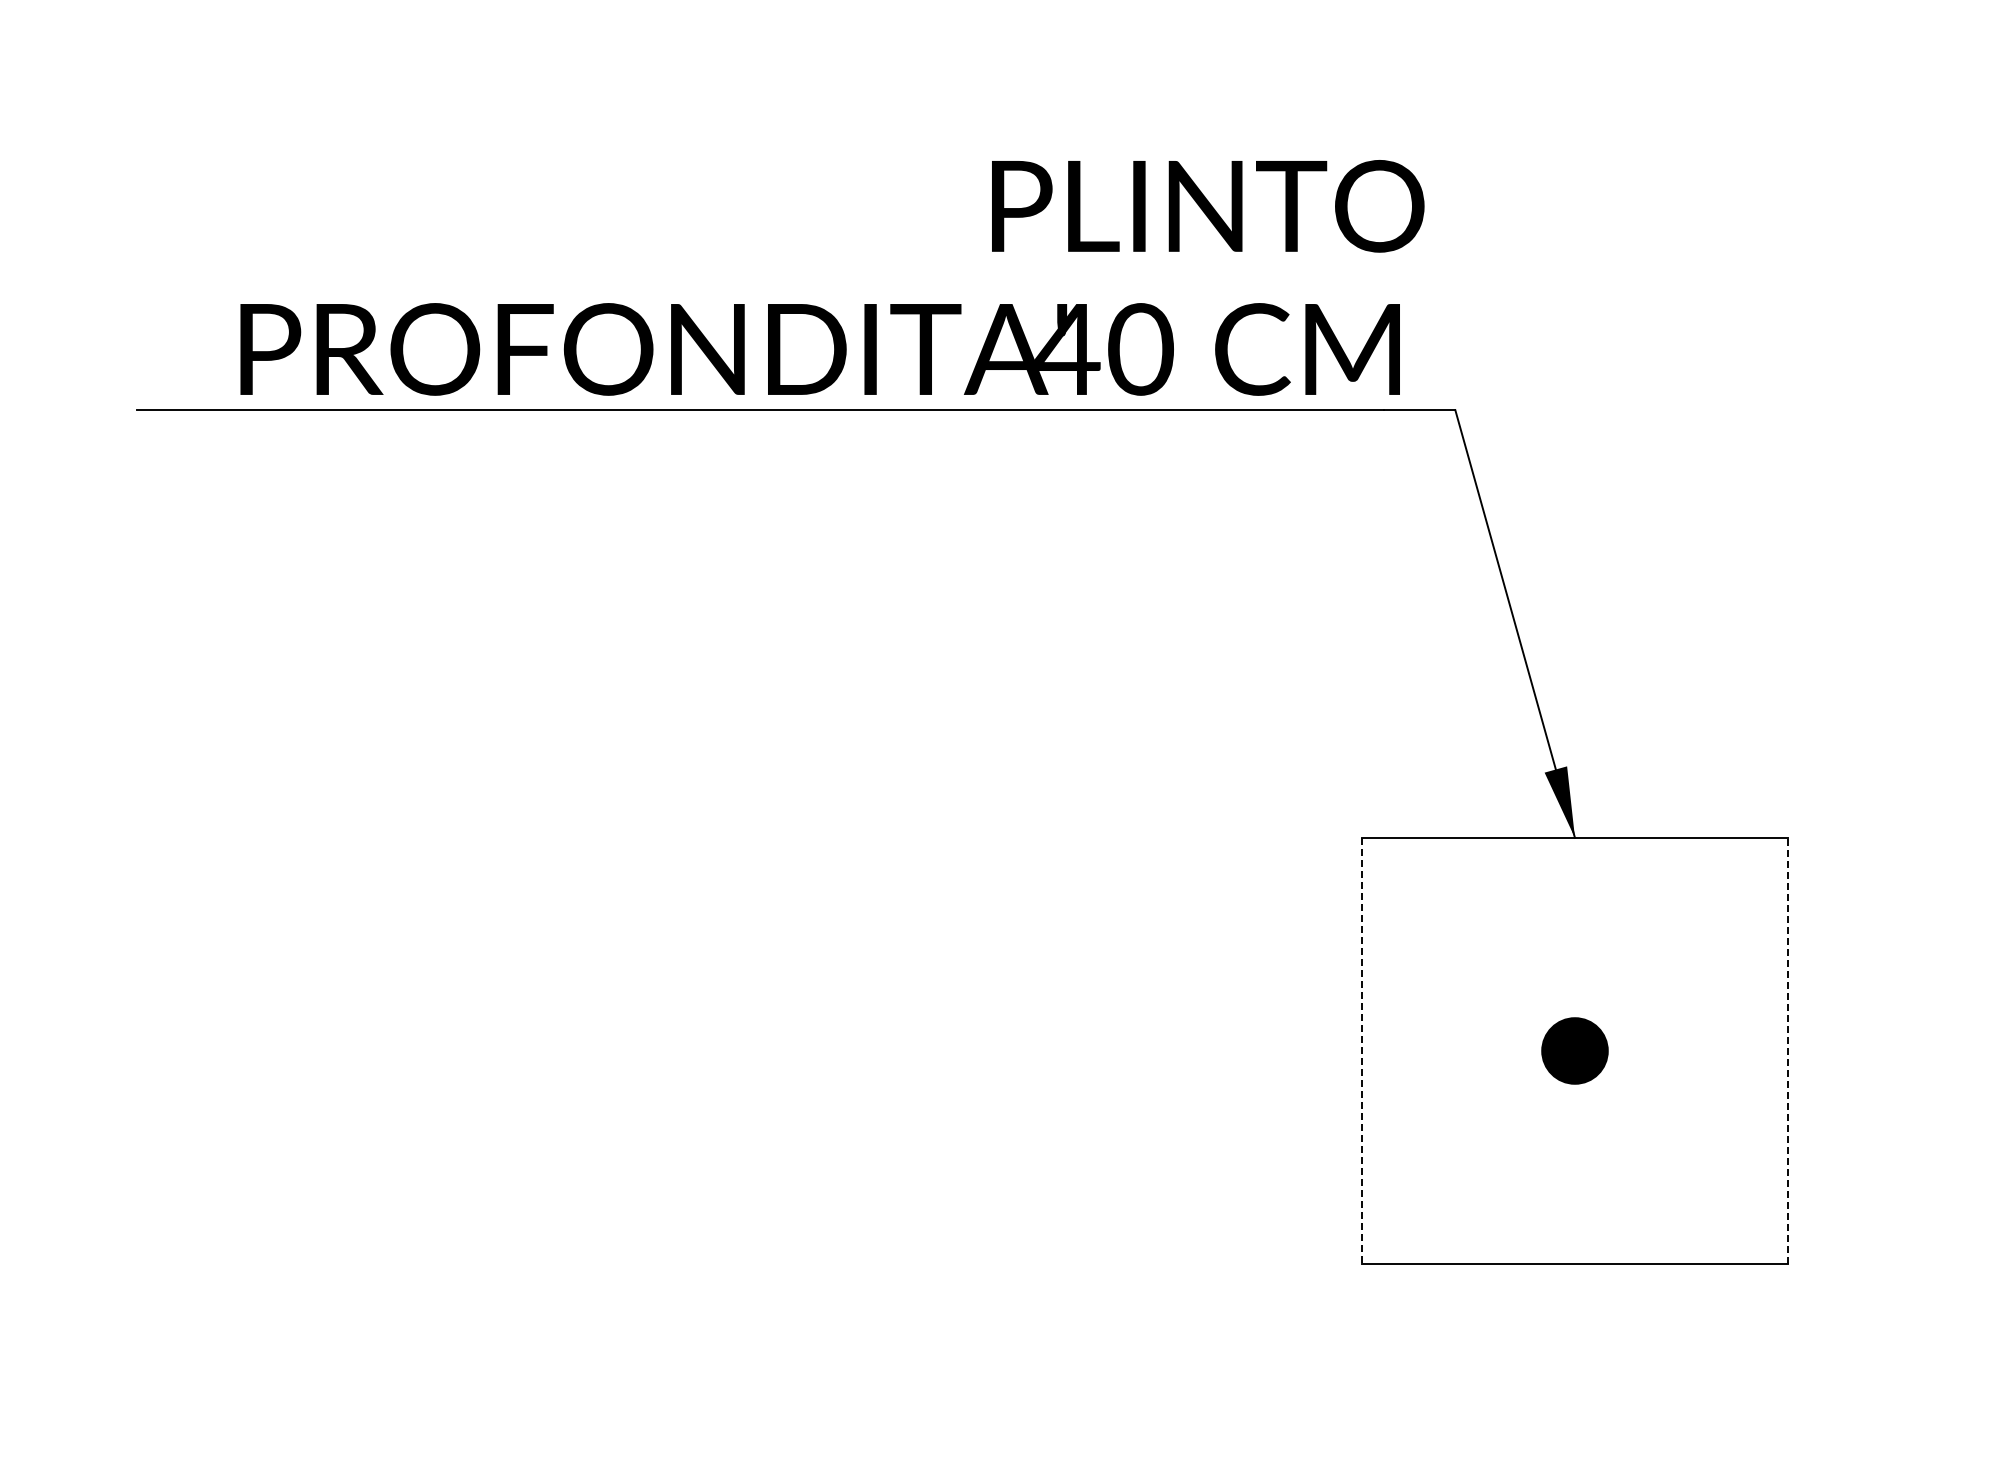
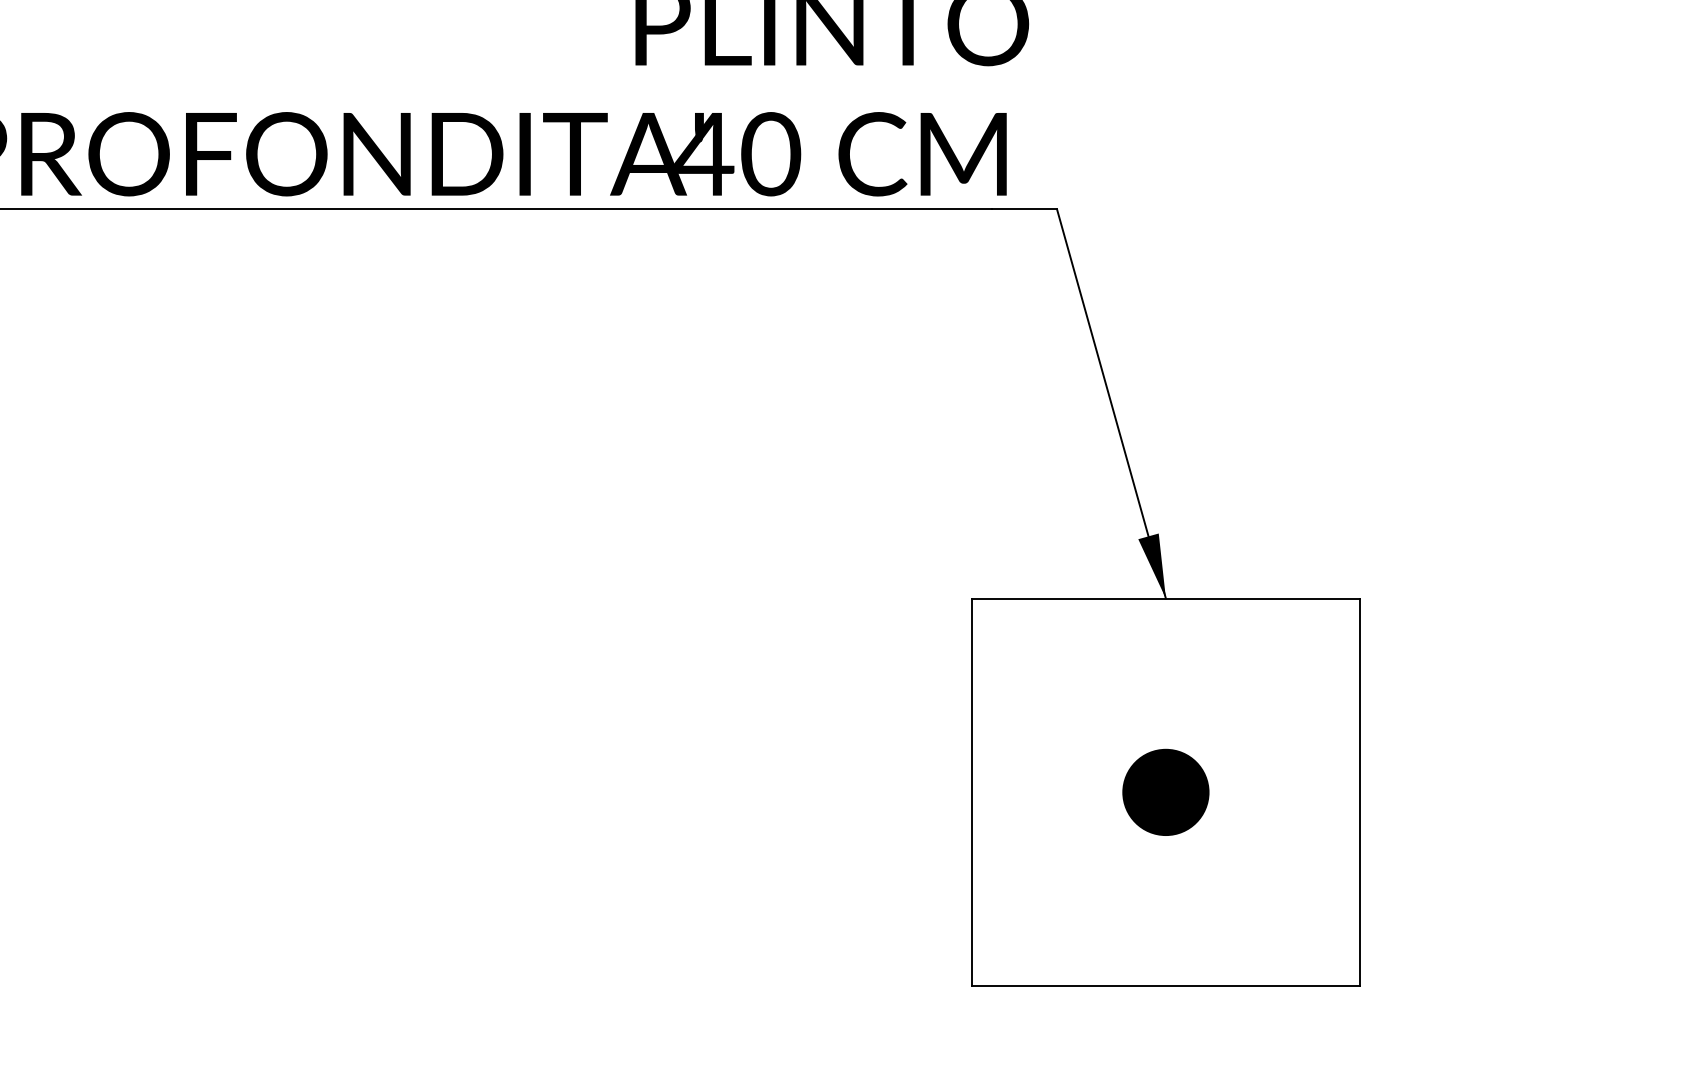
part: (1574, 1050) -> (1165, 791), size x1.43
line: (1788, 1050) -> (1360, 791), dashed -> solid
line: (1361, 1051) -> (971, 792), dashed -> solid

